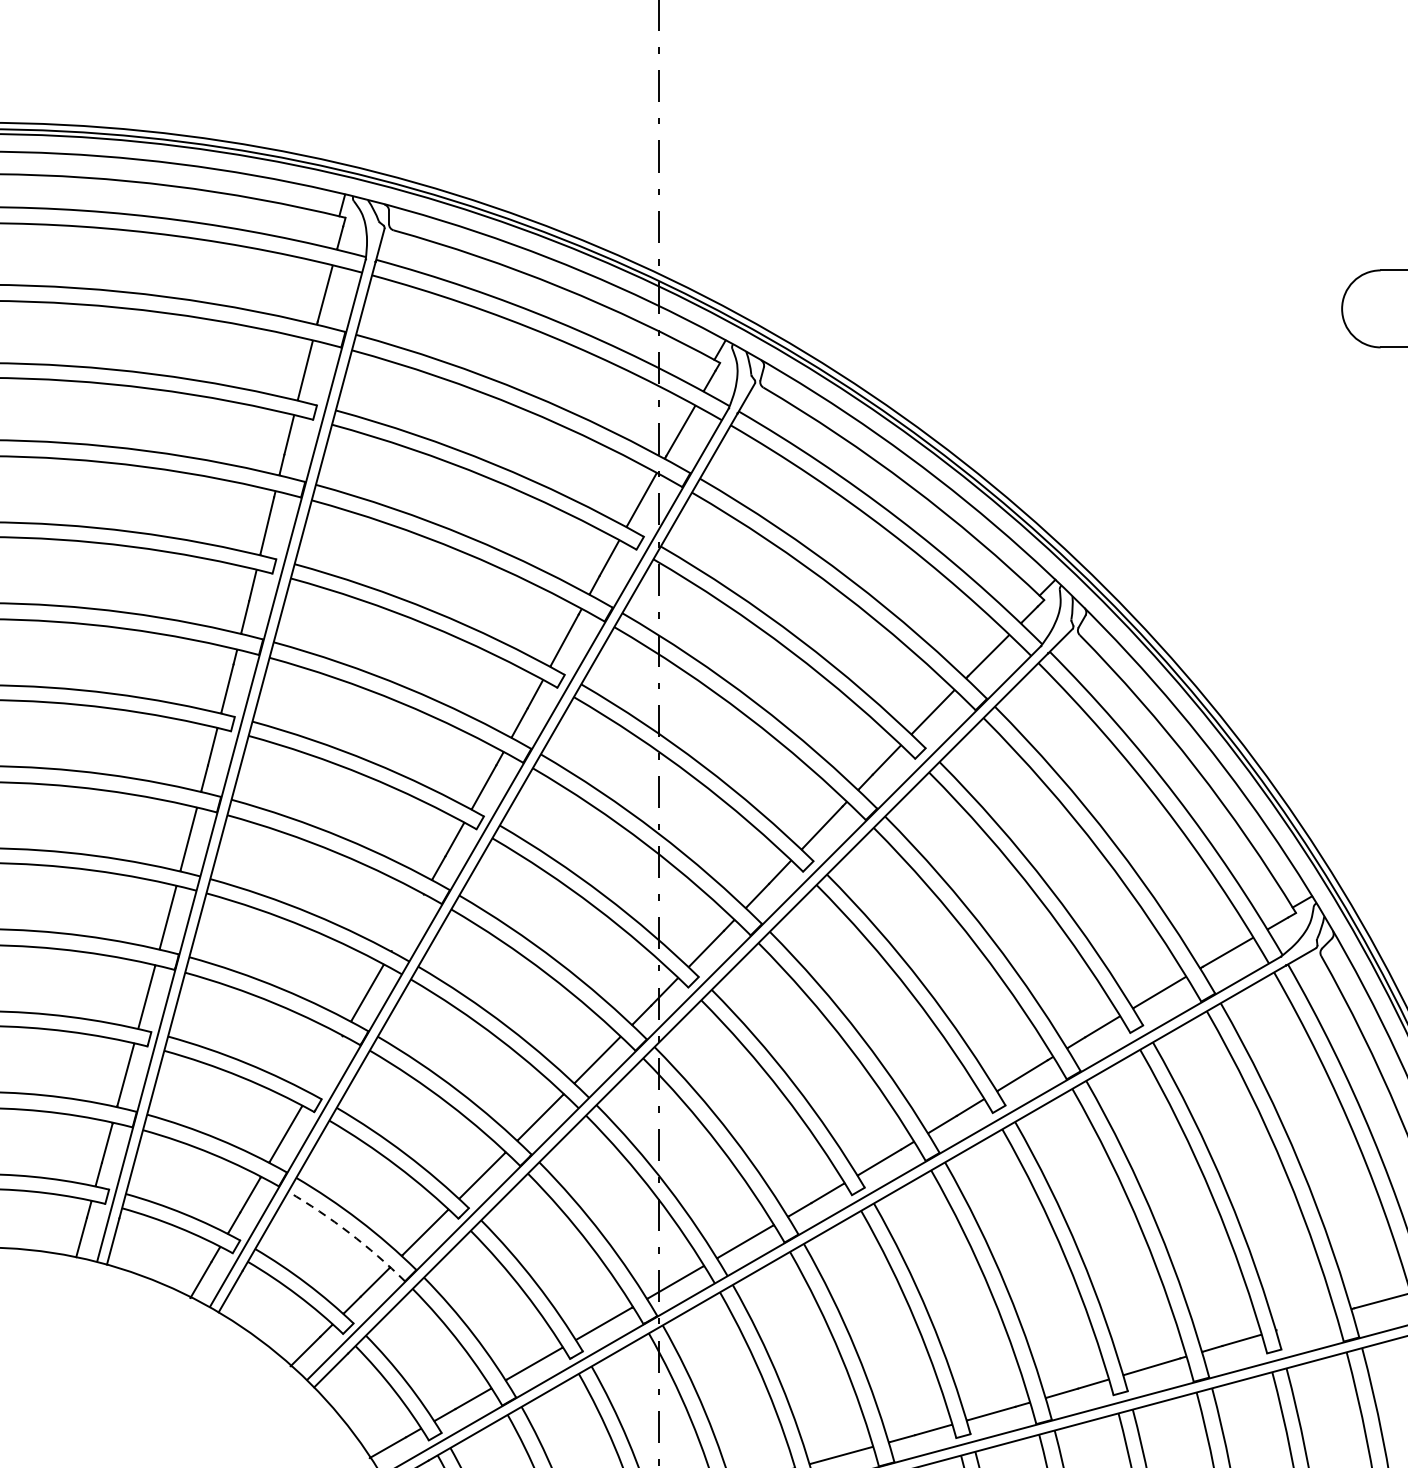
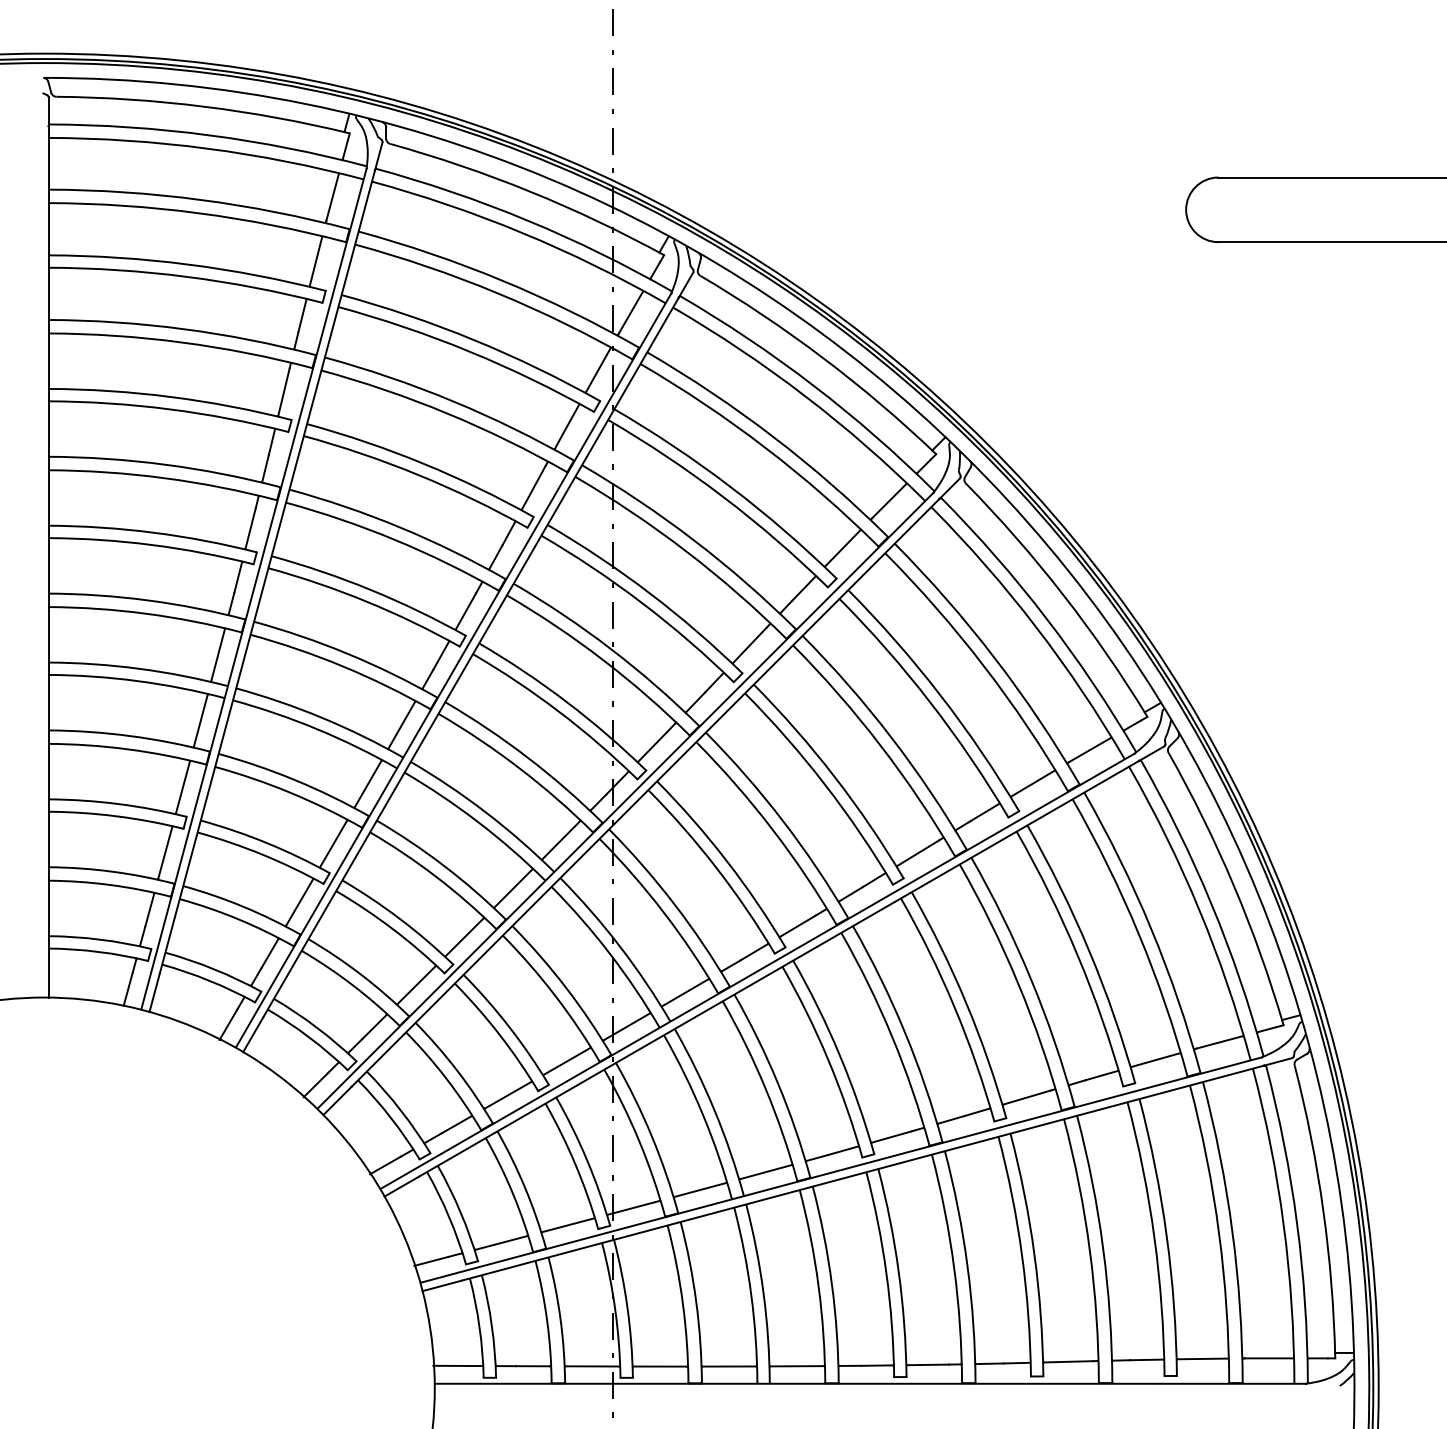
line: (407, 922) -> (401, 724), added
line: (326, 1063) -> (333, 843), added
arc: (350, 1233) -> (353, 985), dashed -> solid
line: (1305, 1322) -> (1155, 1060), added

